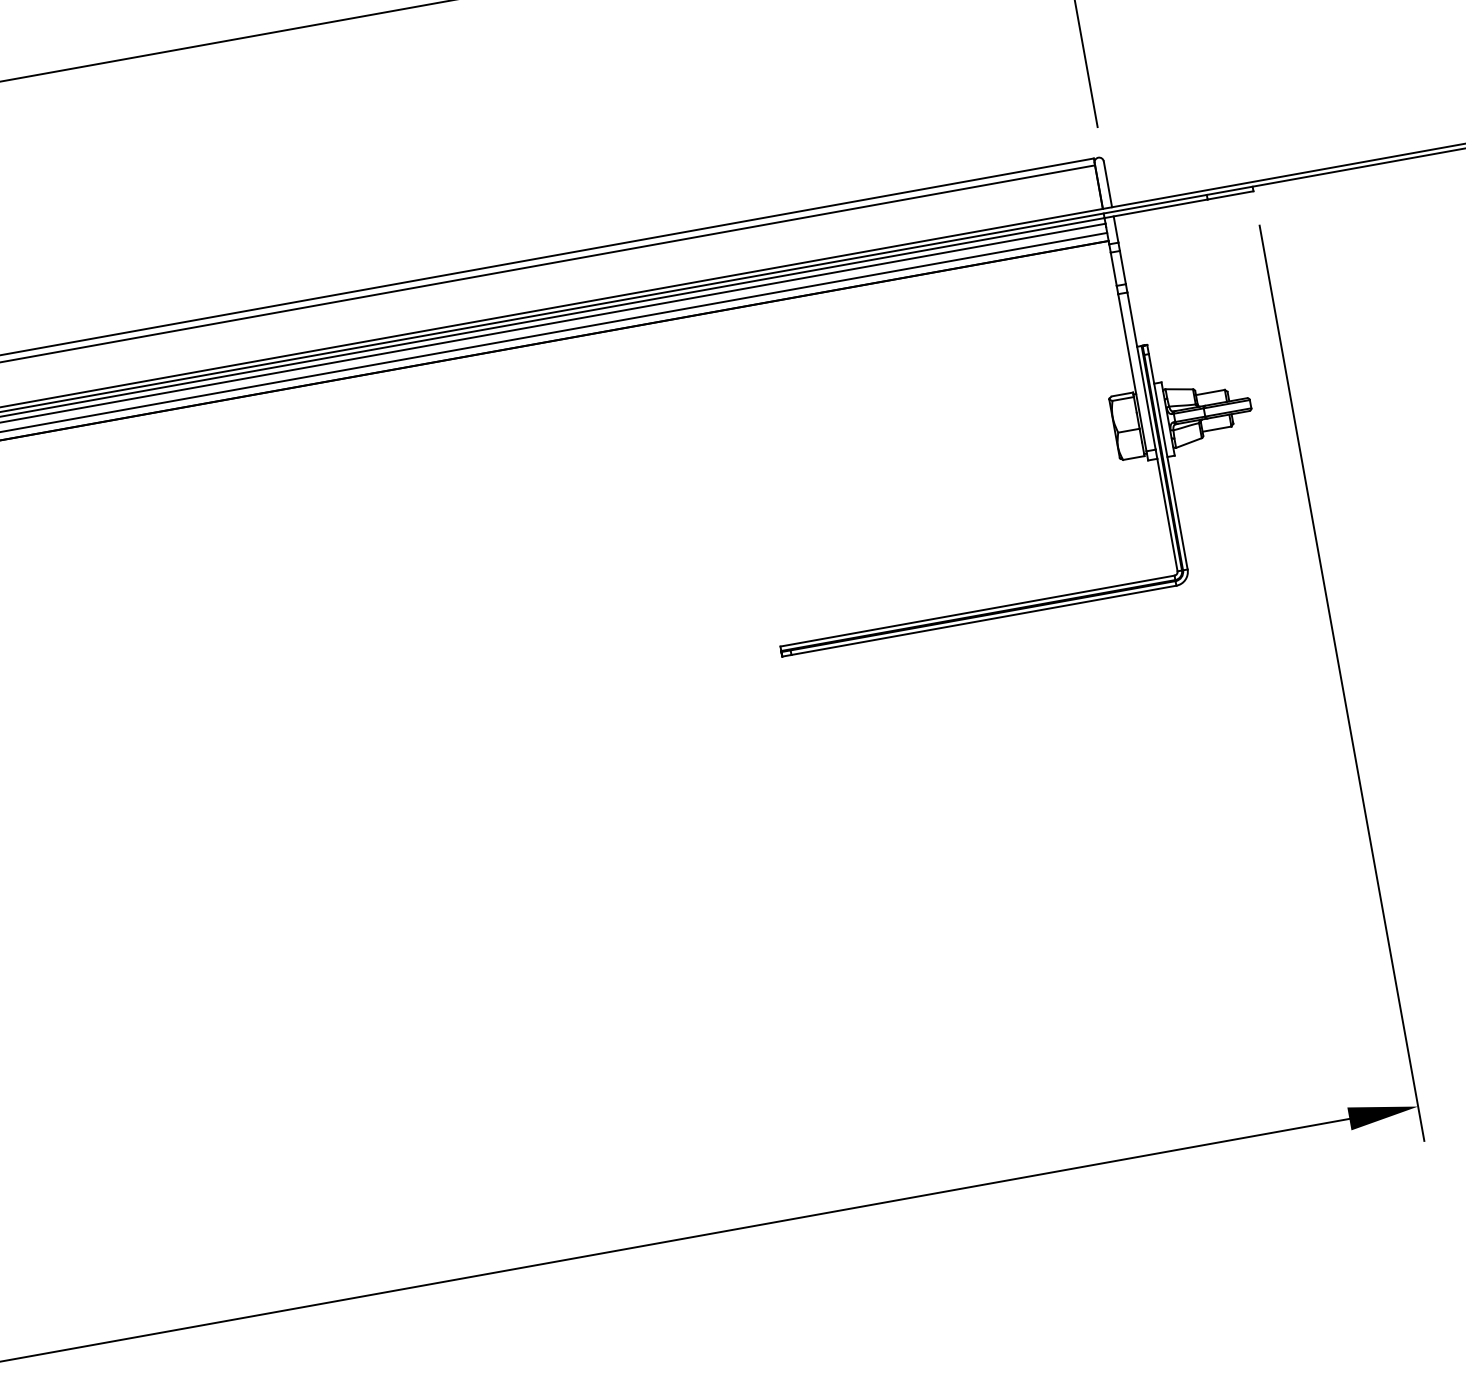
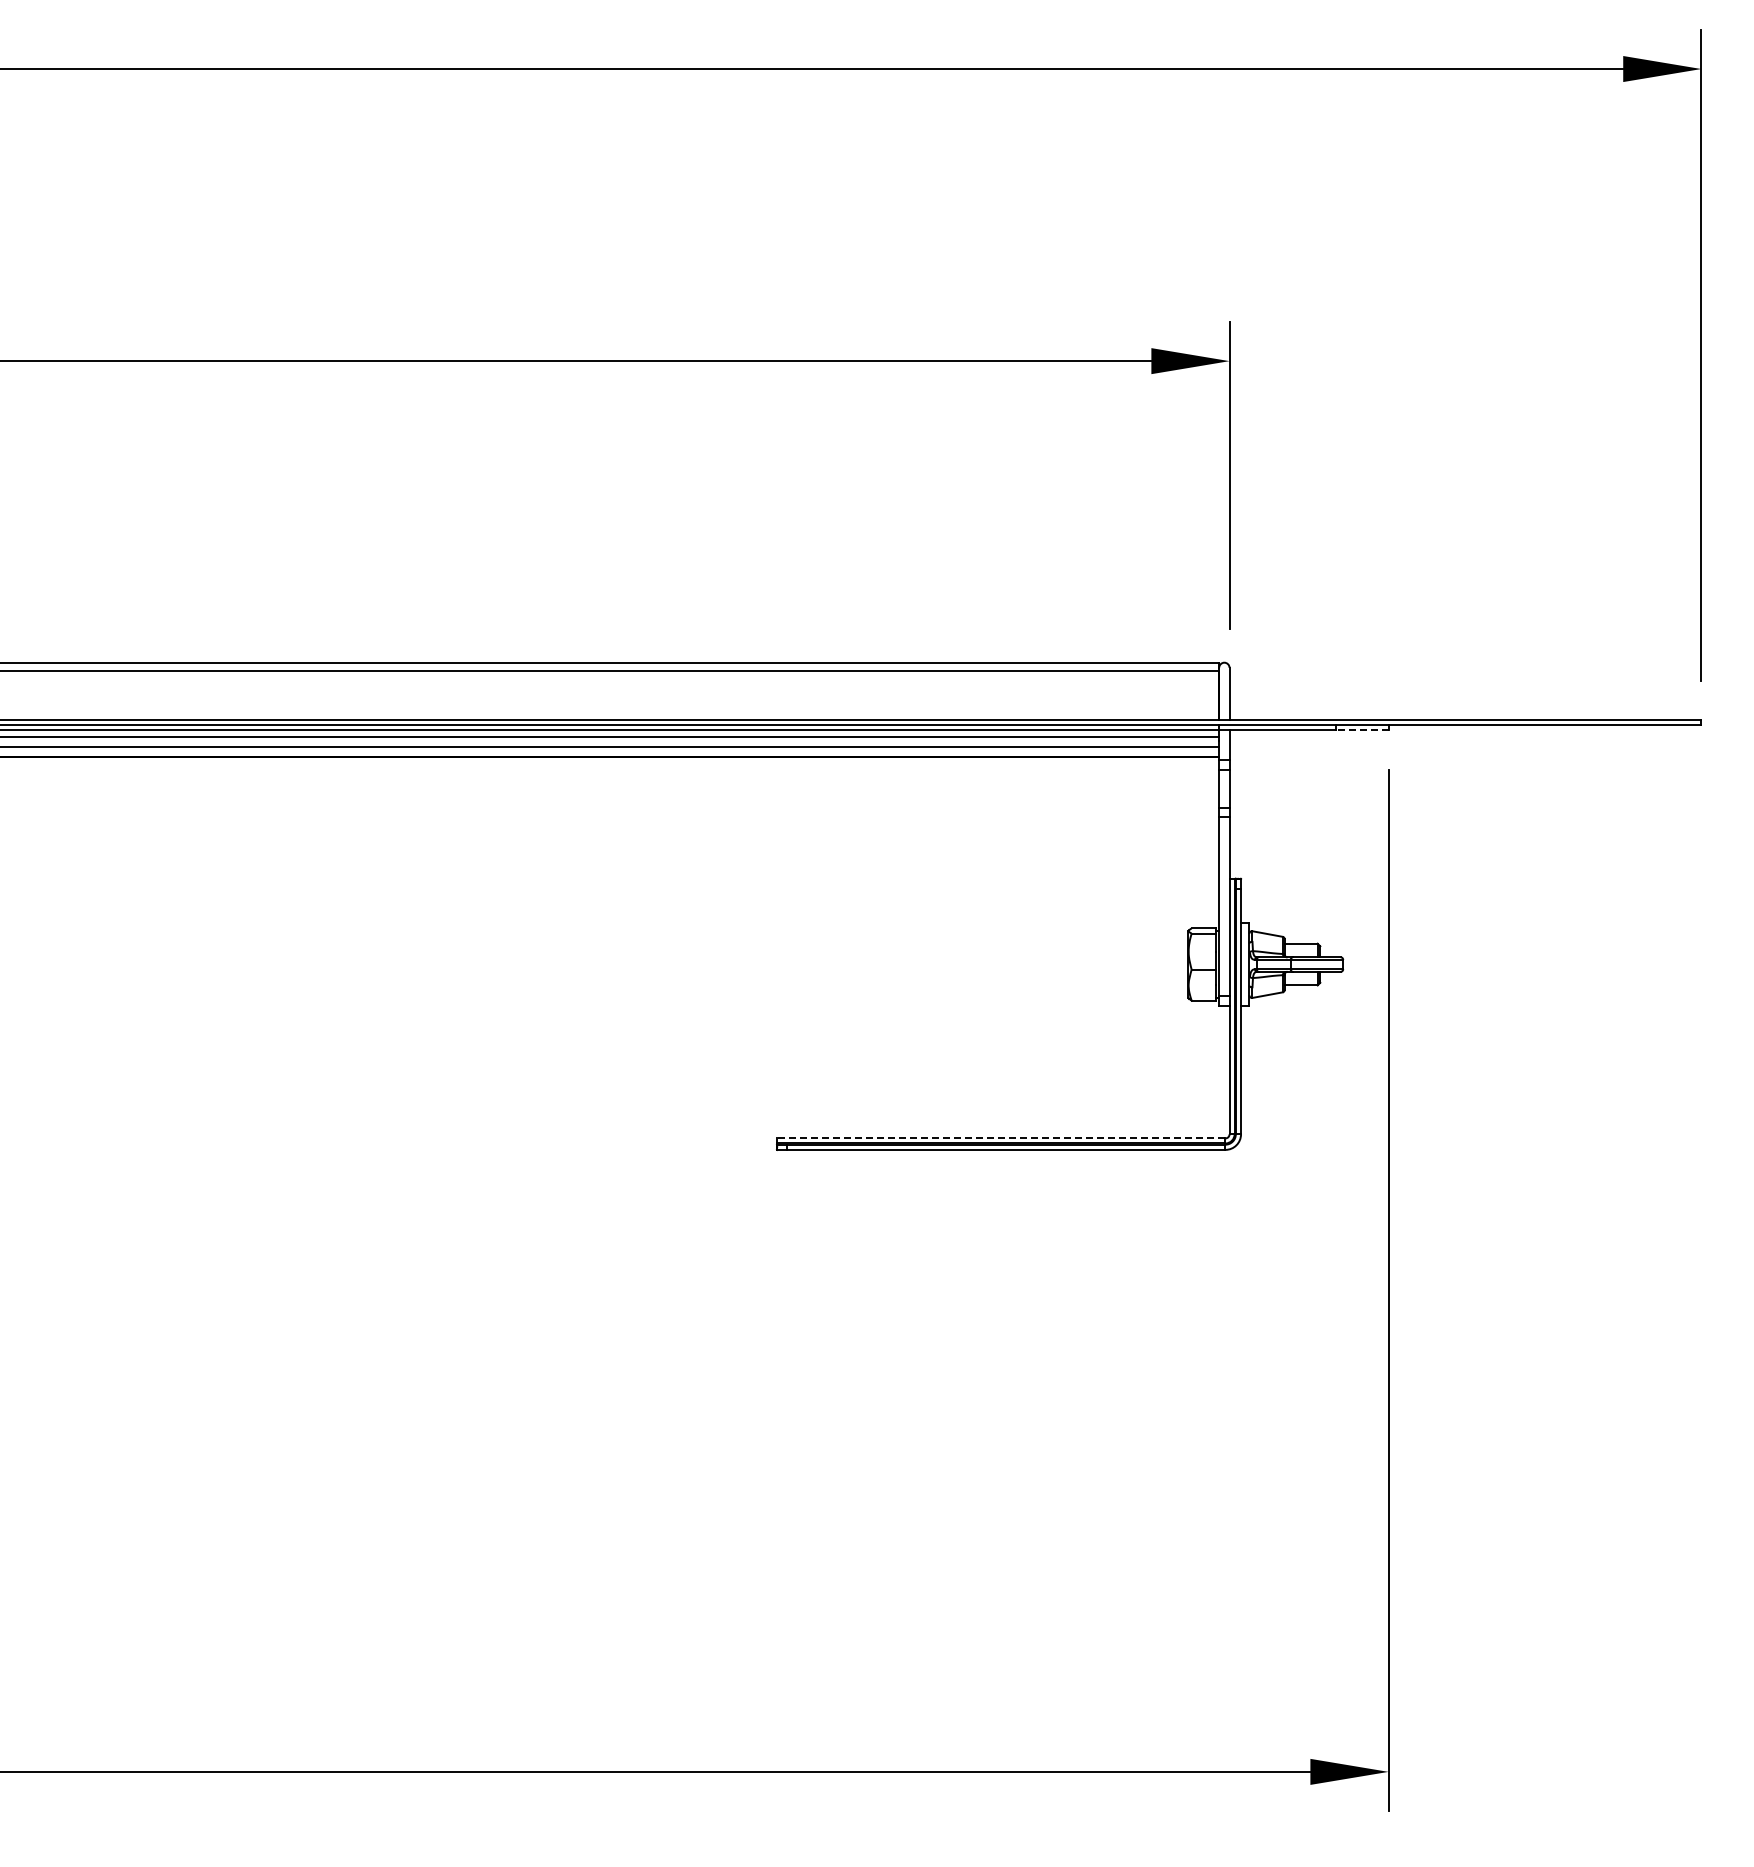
line: (1230, 195) -> (1362, 730), solid -> dashed
line: (976, 611) -> (1000, 1138), solid -> dashed

